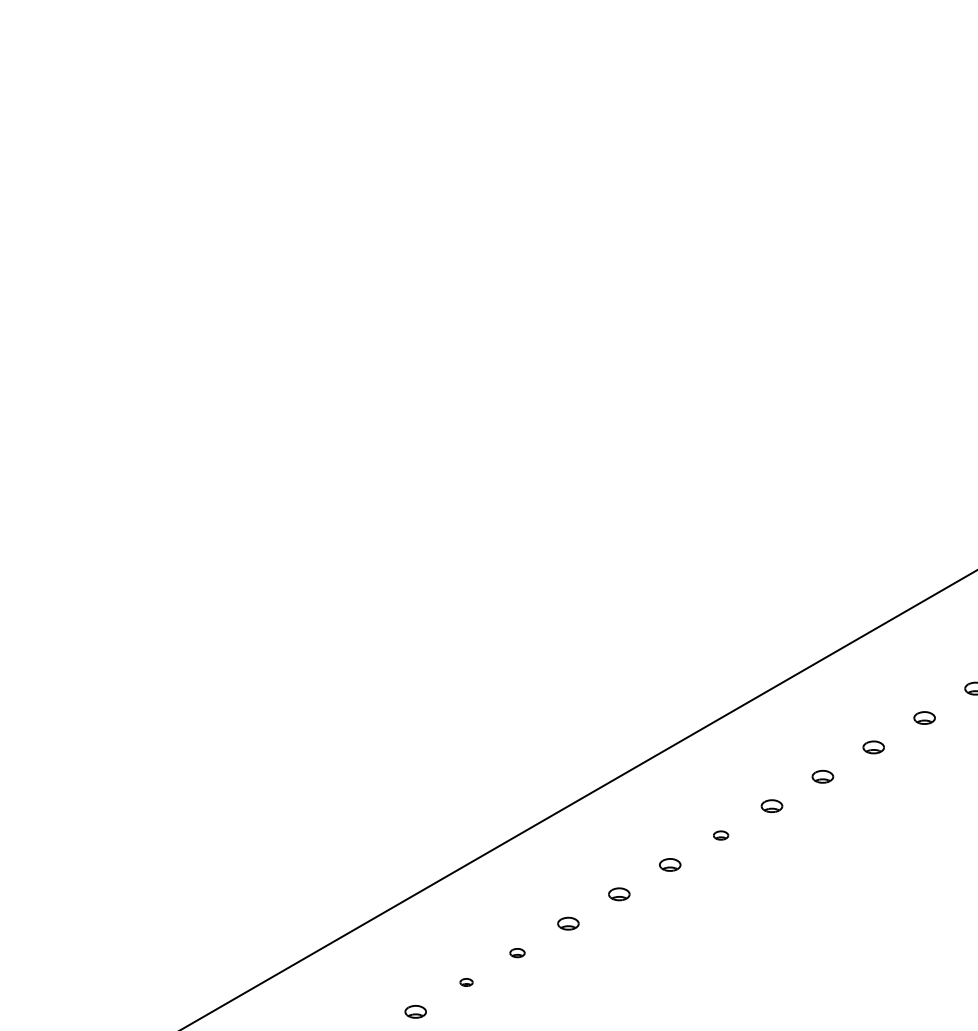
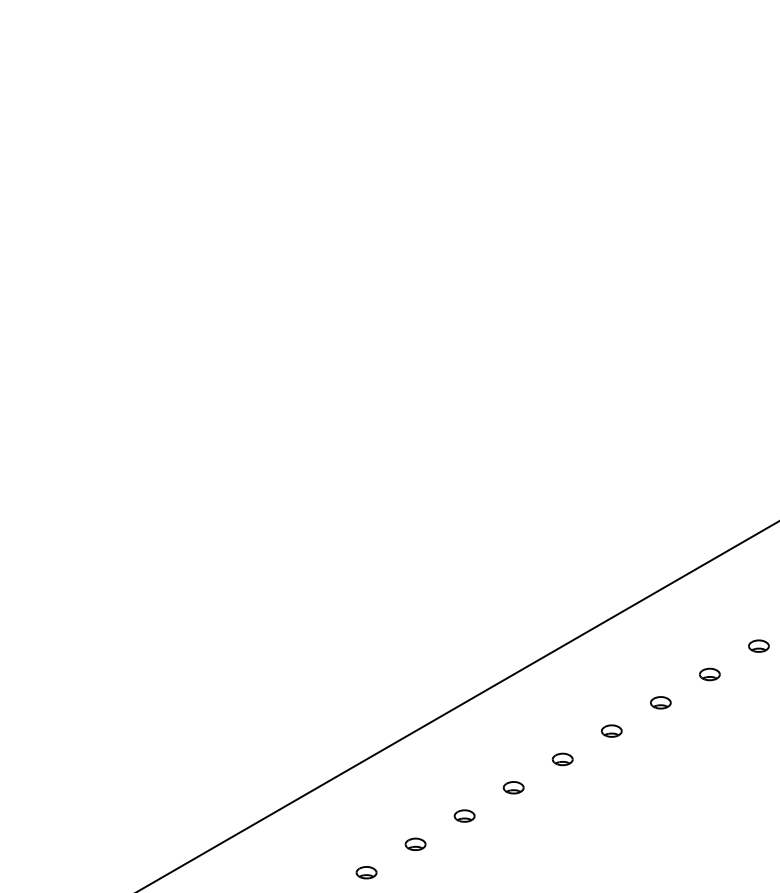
part: (720, 835) -> (709, 674), size x1.43
part: (517, 952) -> (513, 787), size x1.43
part: (466, 982) -> (464, 816), size x1.67

